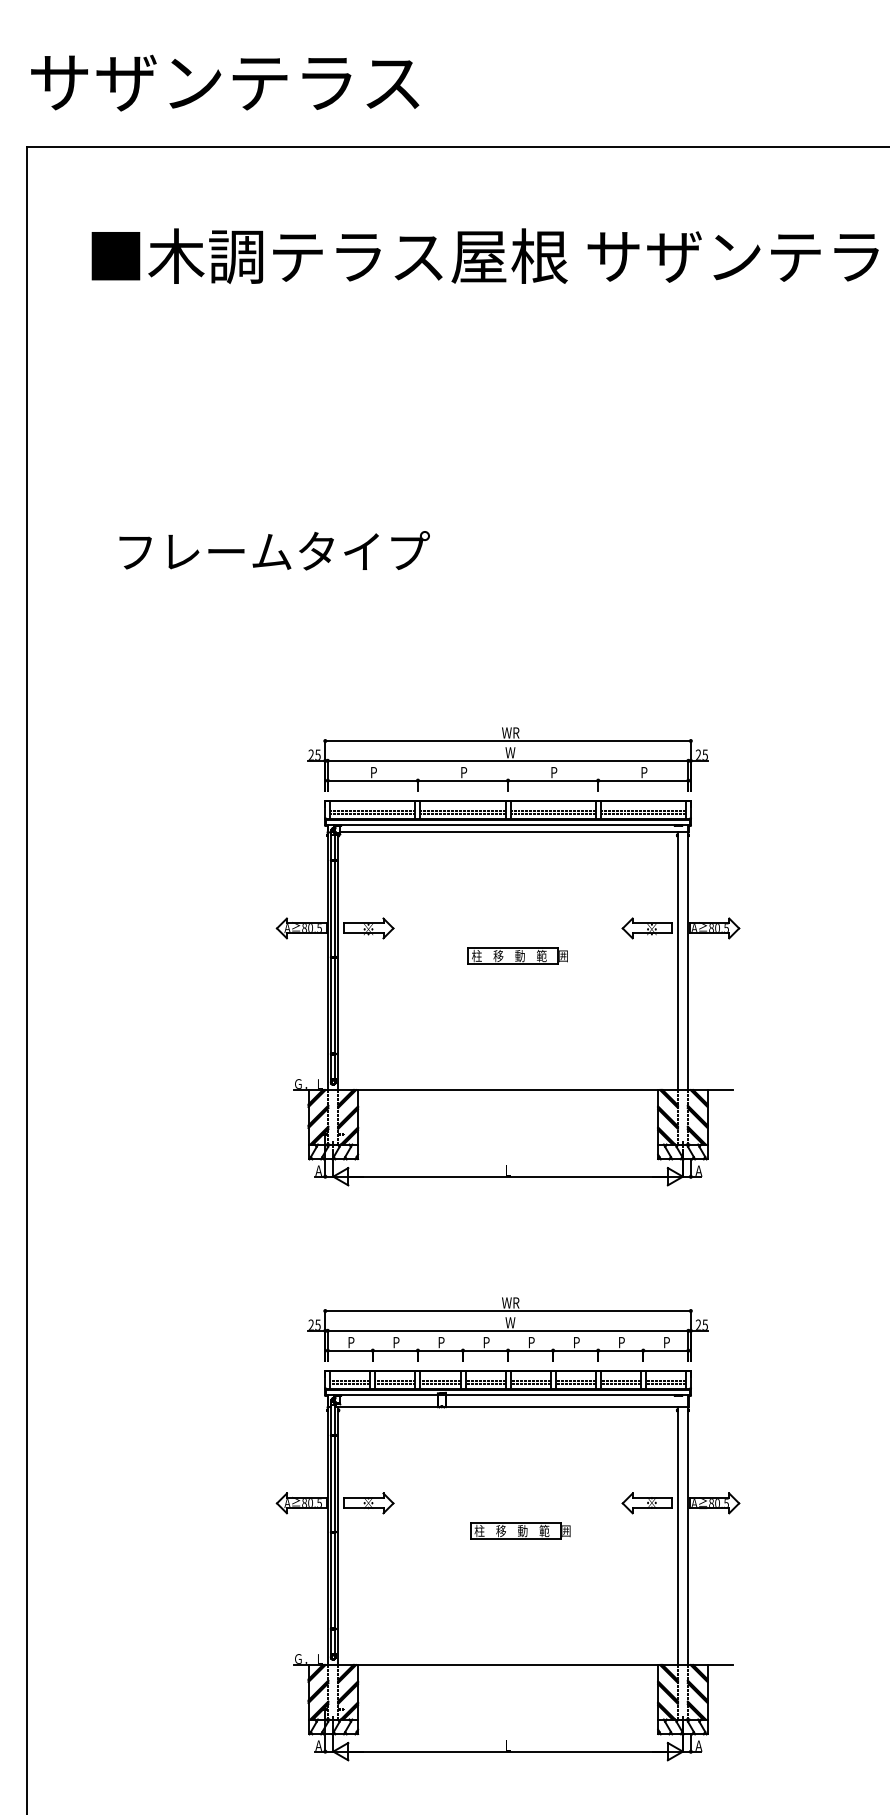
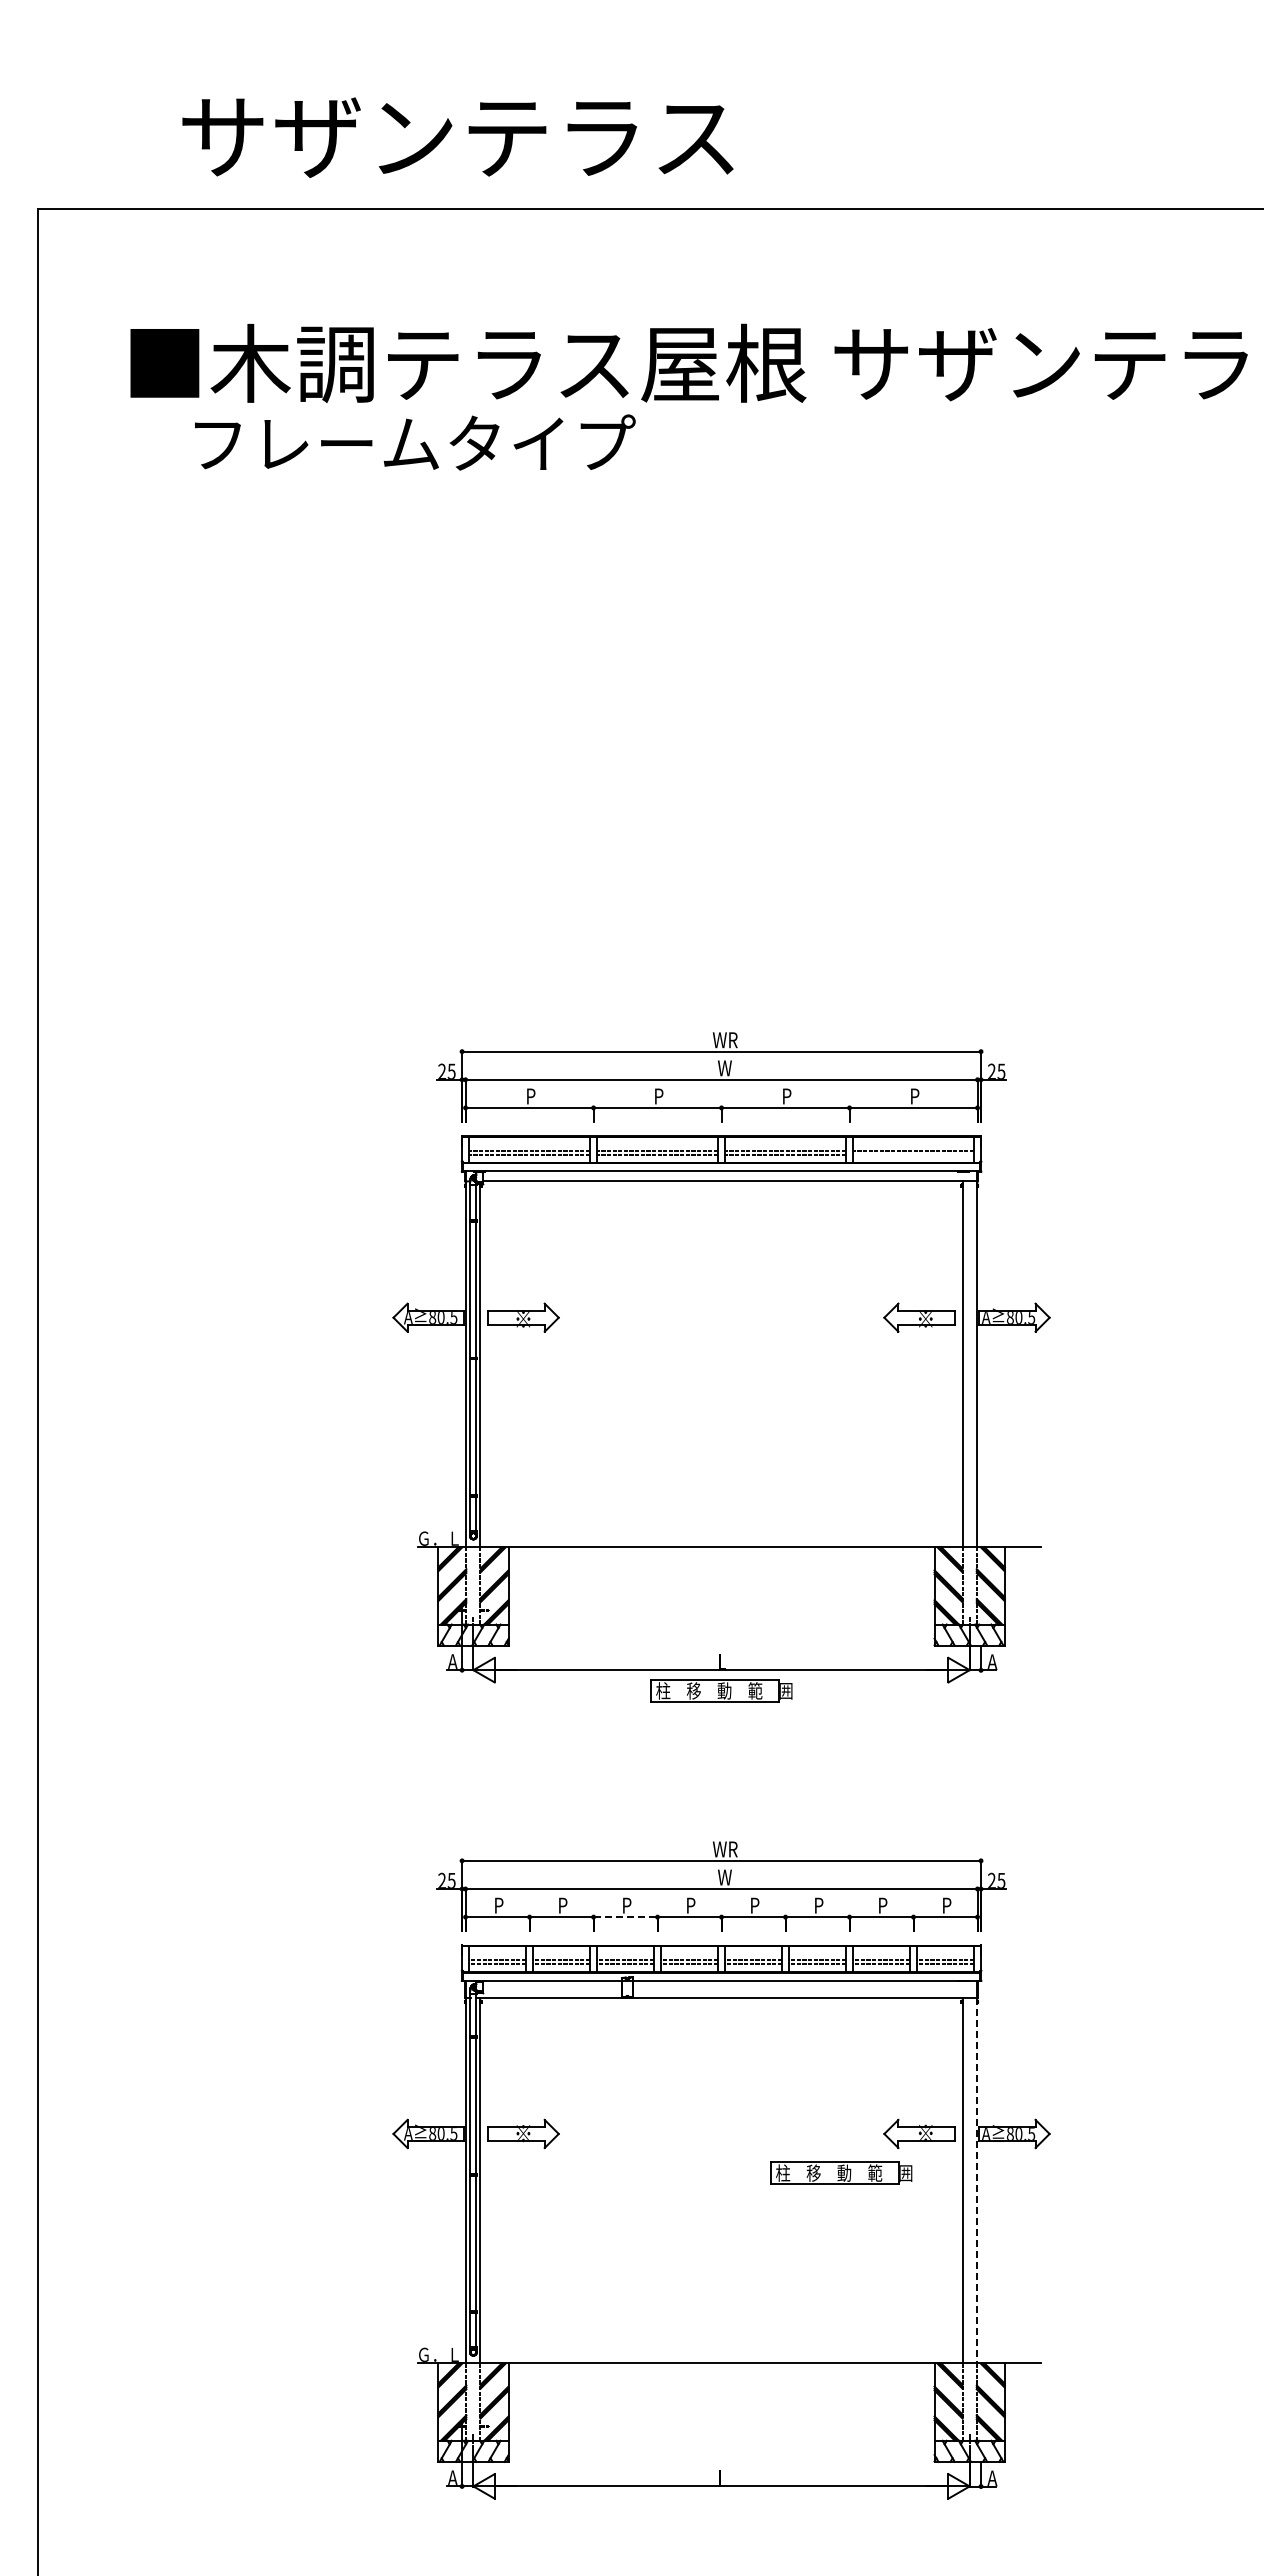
text: (224, 82) -> (457, 137), moved
text: (274, 550) -> (415, 442), moved
line: (643, 814) -> (913, 1155), removed
part: (517, 955) -> (721, 1690), moved
line: (440, 1350) -> (625, 1917), solid -> dashed
part: (520, 1530) -> (841, 2172), moved
line: (687, 1536) -> (976, 2180), solid -> dashed

